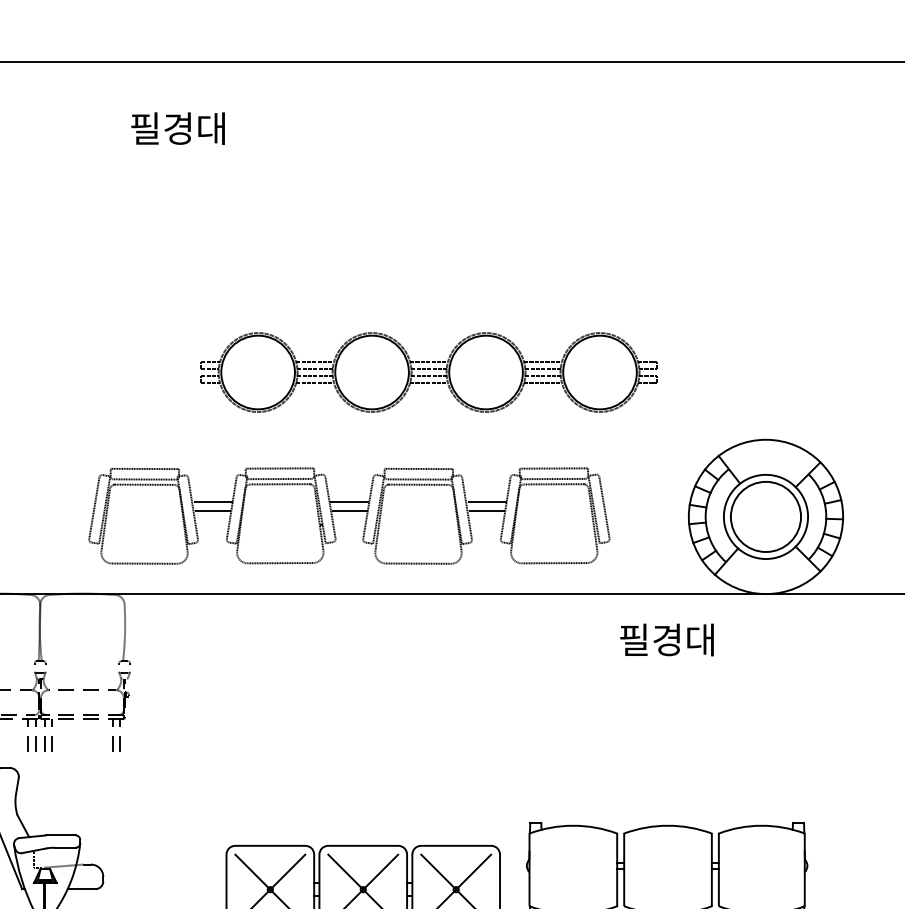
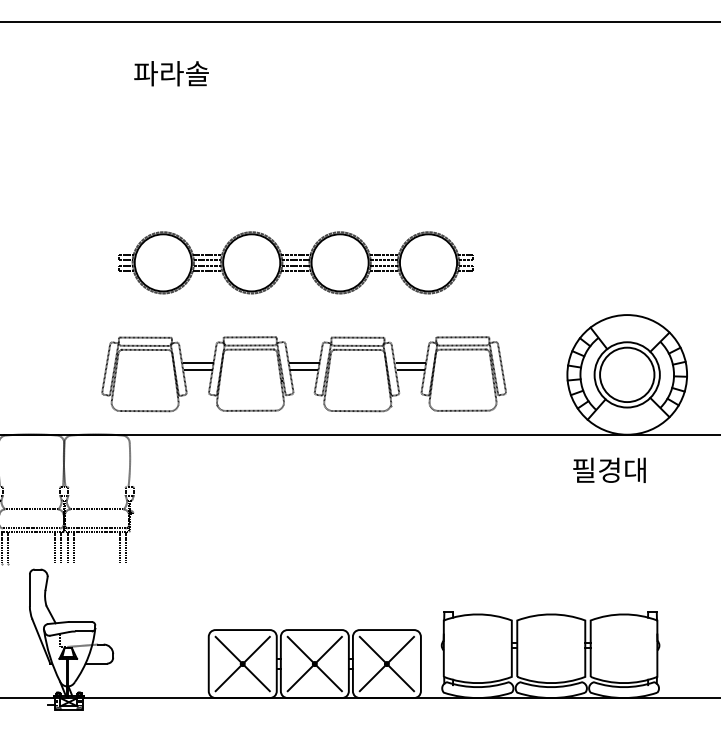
text: (178, 128) -> (171, 73), 필경대 -> 파라솔
part: (428, 372) -> (295, 262), moved
text: (667, 638) -> (609, 469), moved

